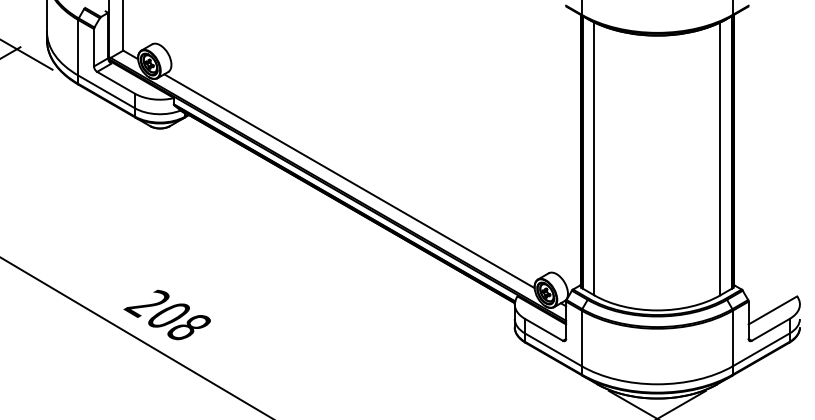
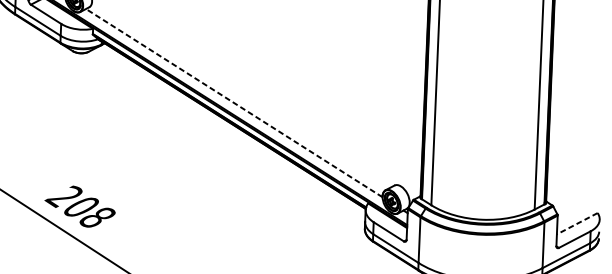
line: (349, 181) -> (234, 103), solid -> dashed
line: (772, 310) -> (576, 223), solid -> dashed

